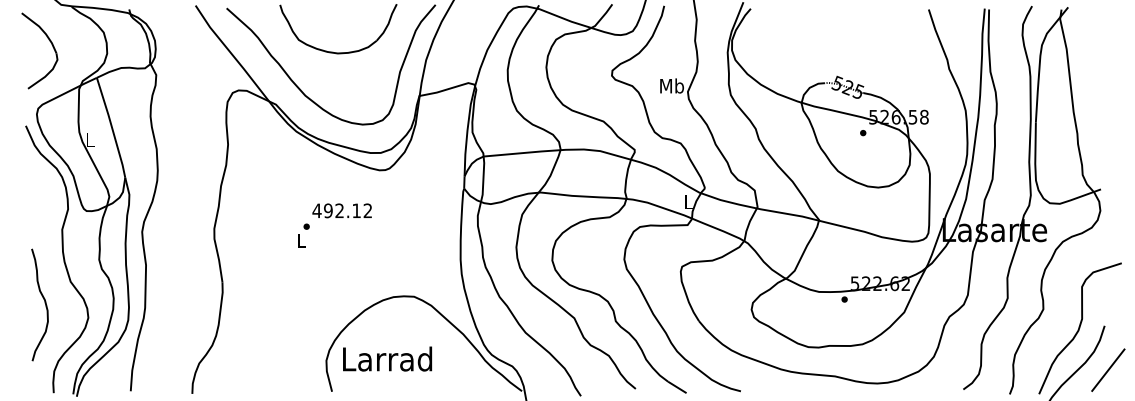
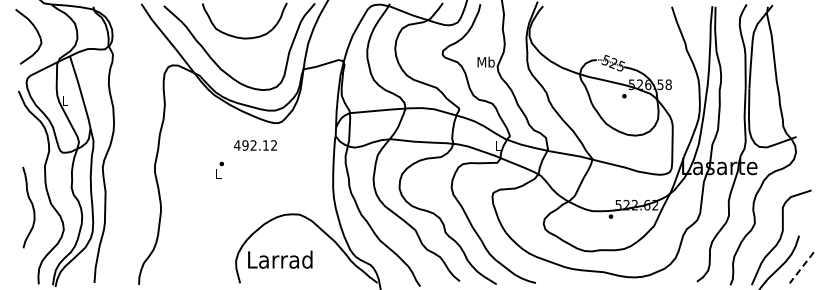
text: (342, 210) -> (255, 145), moved
curve: (43, 302) -> (31, 205), moved
line: (1107, 369) -> (801, 267), solid -> dashed

